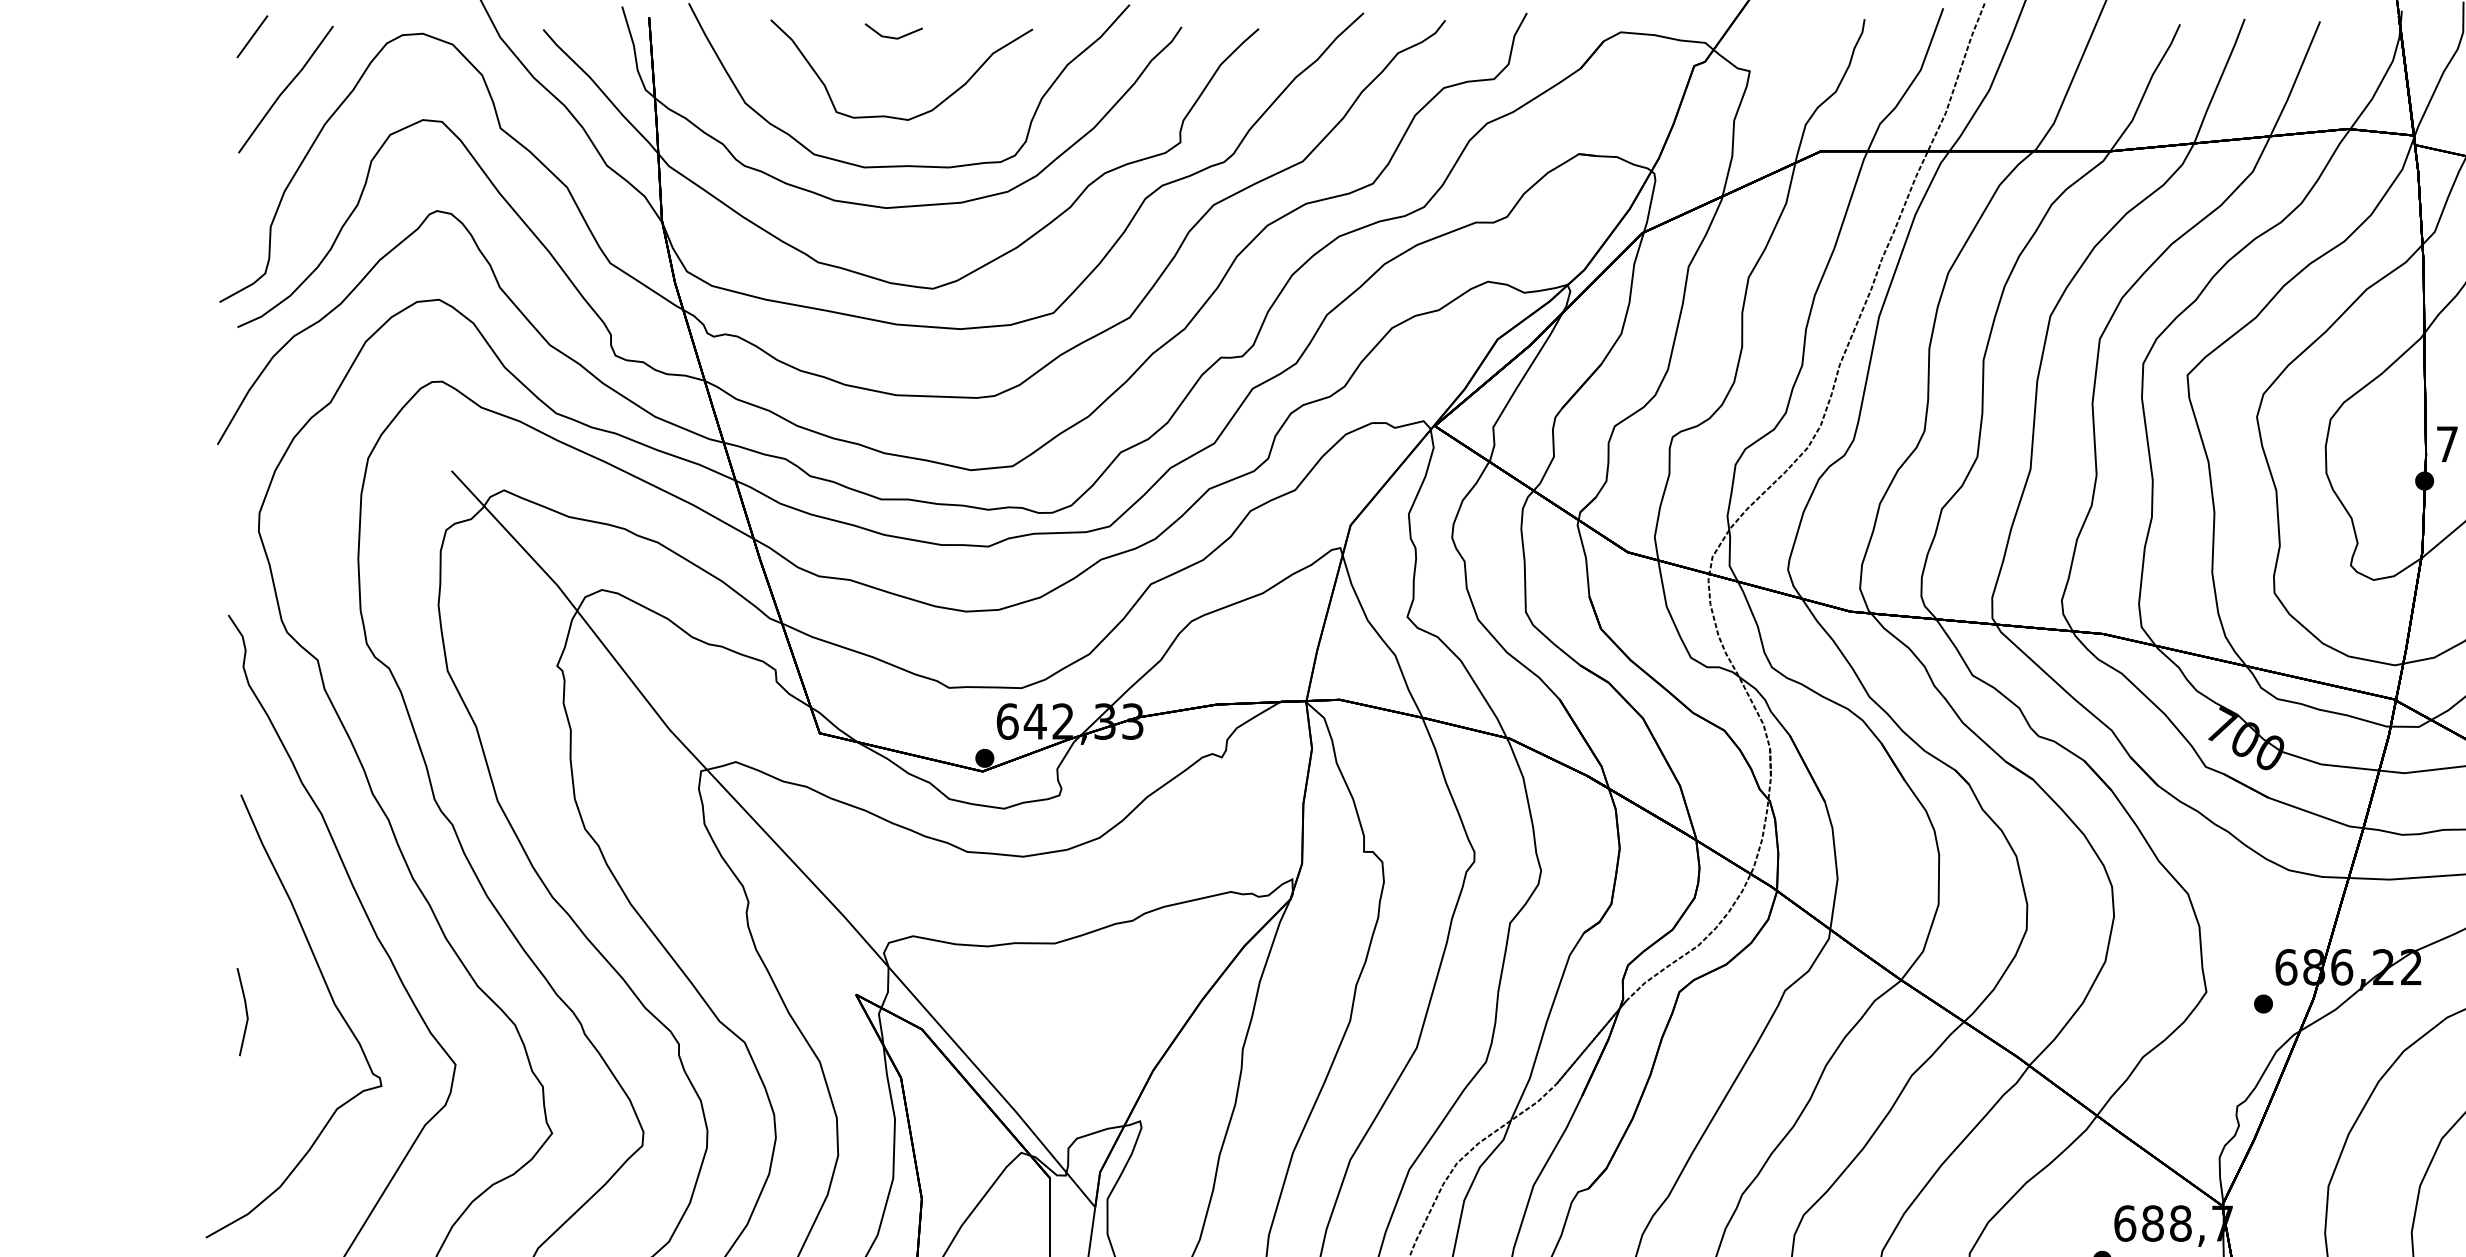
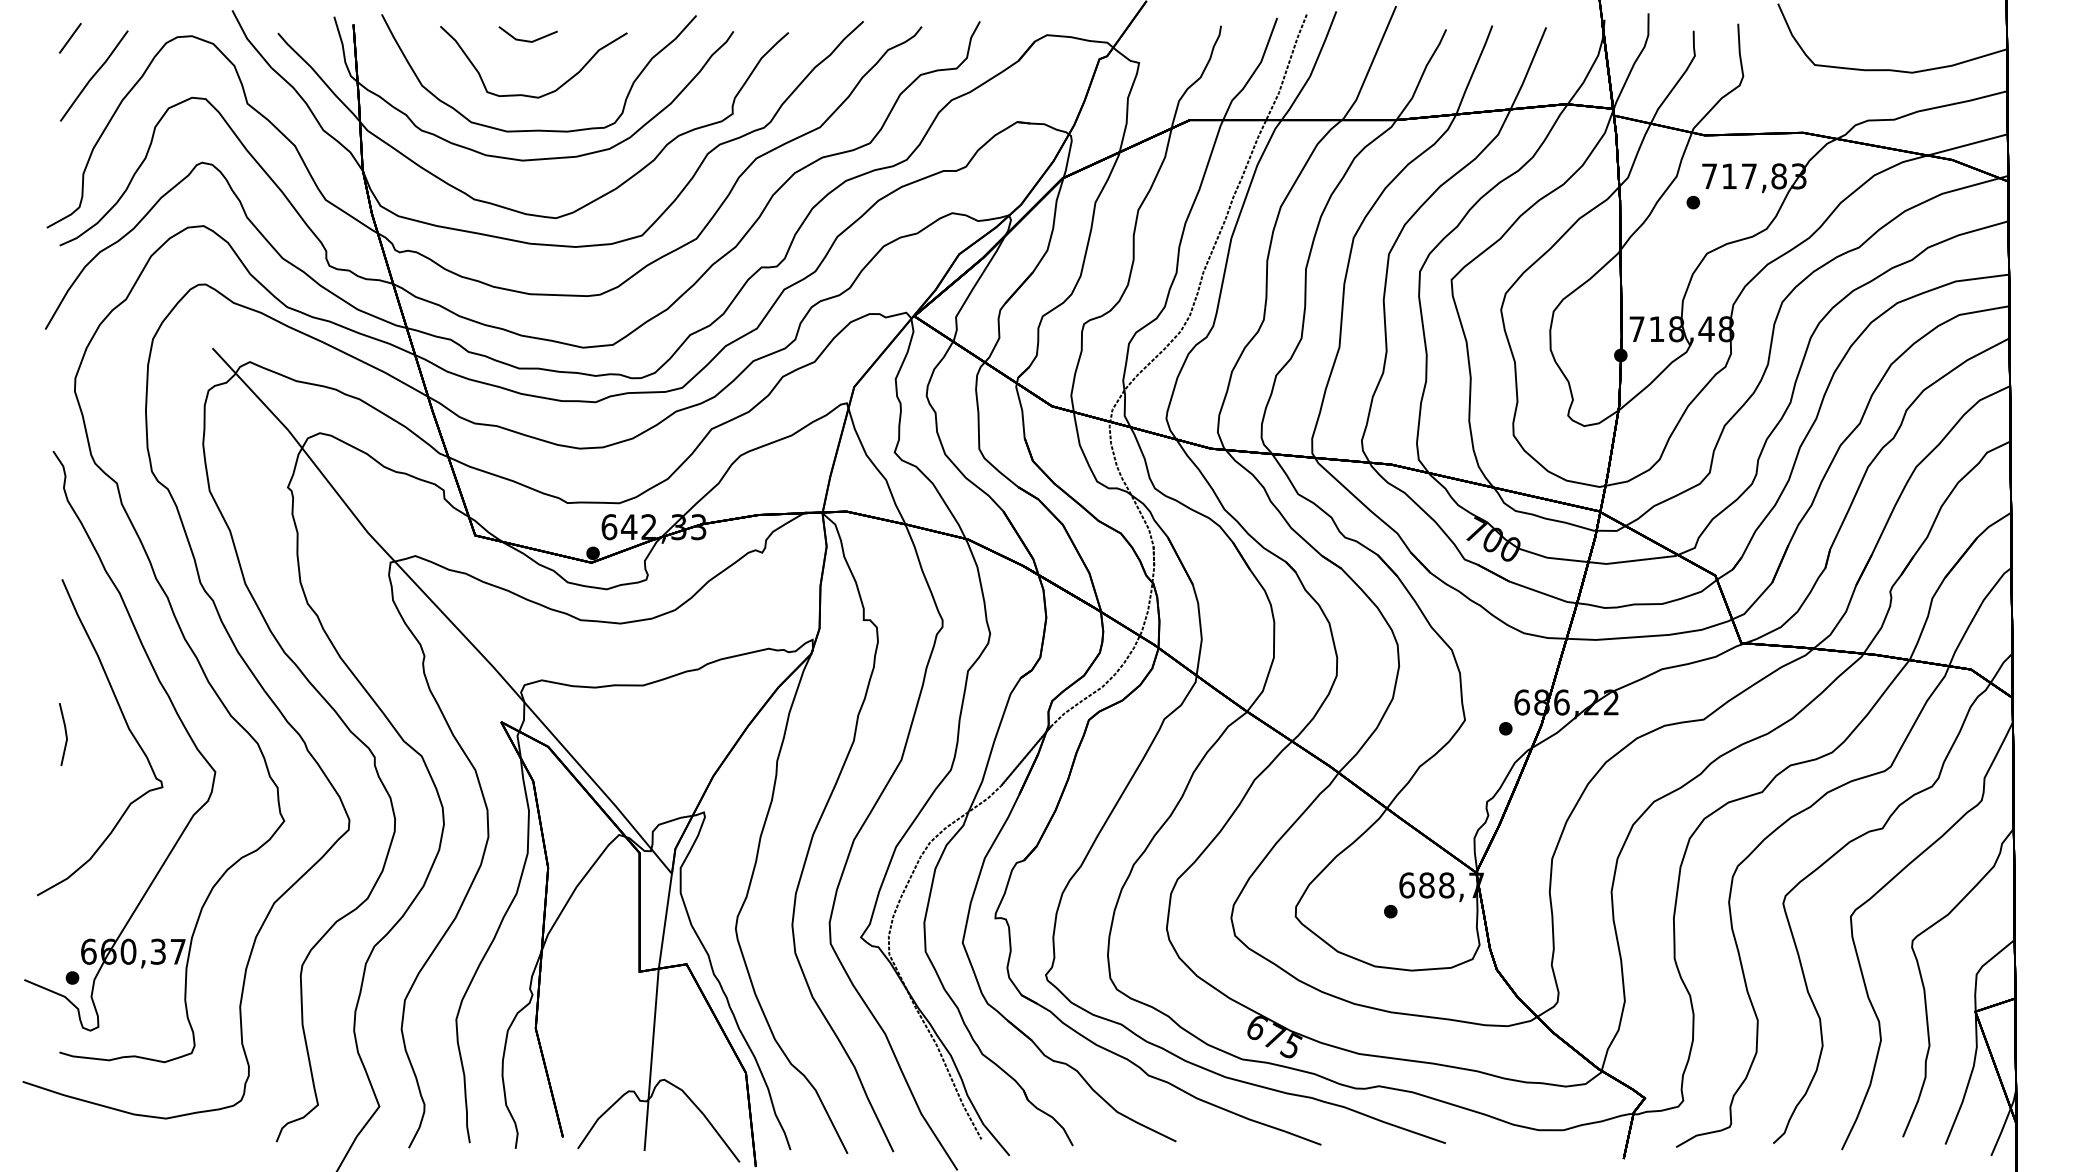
part: (892, 31) -> (527, 34), size x1.43

